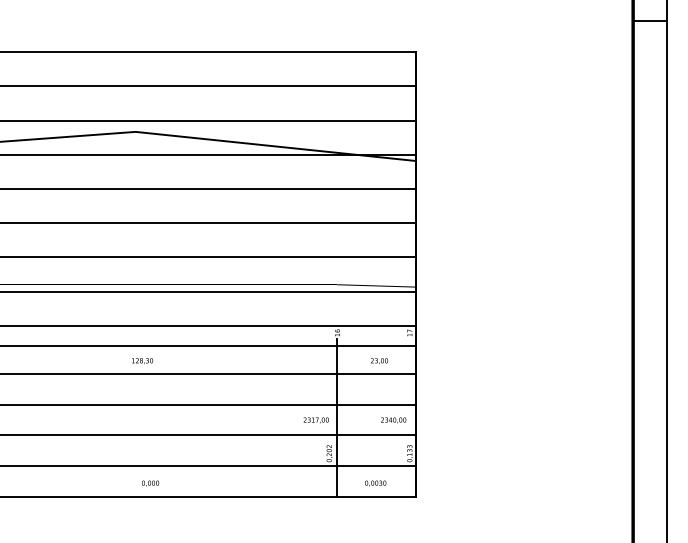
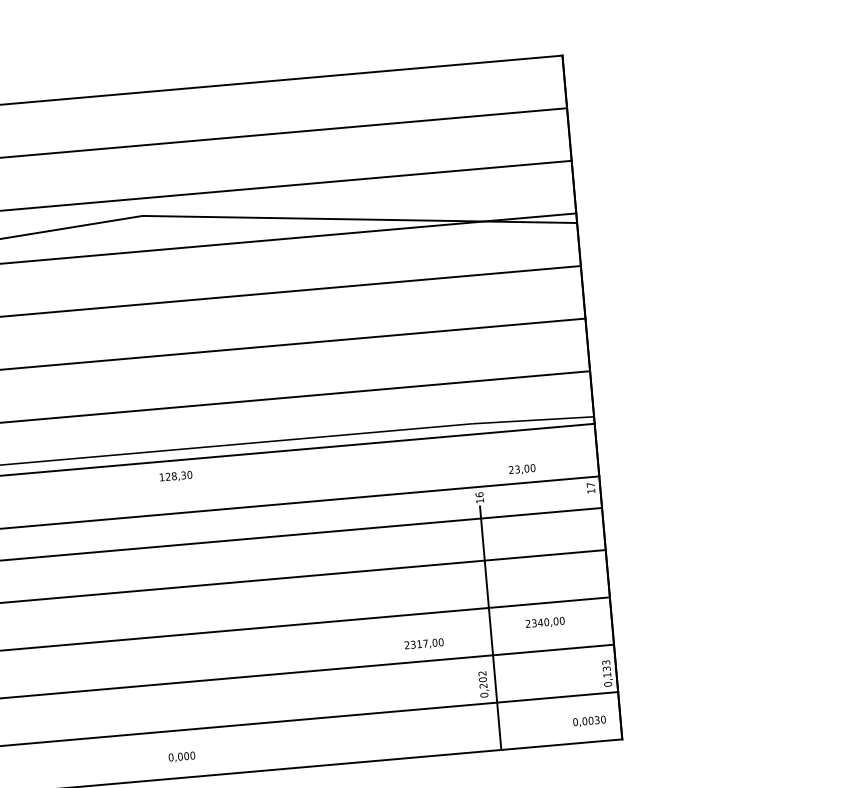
text: (142, 360) -> (175, 475), moved
text: (379, 360) -> (522, 468), moved
text: (315, 420) -> (423, 644), moved
text: (393, 420) -> (545, 623), moved
text: (150, 483) -> (181, 757), moved
text: (375, 483) -> (589, 721), moved

